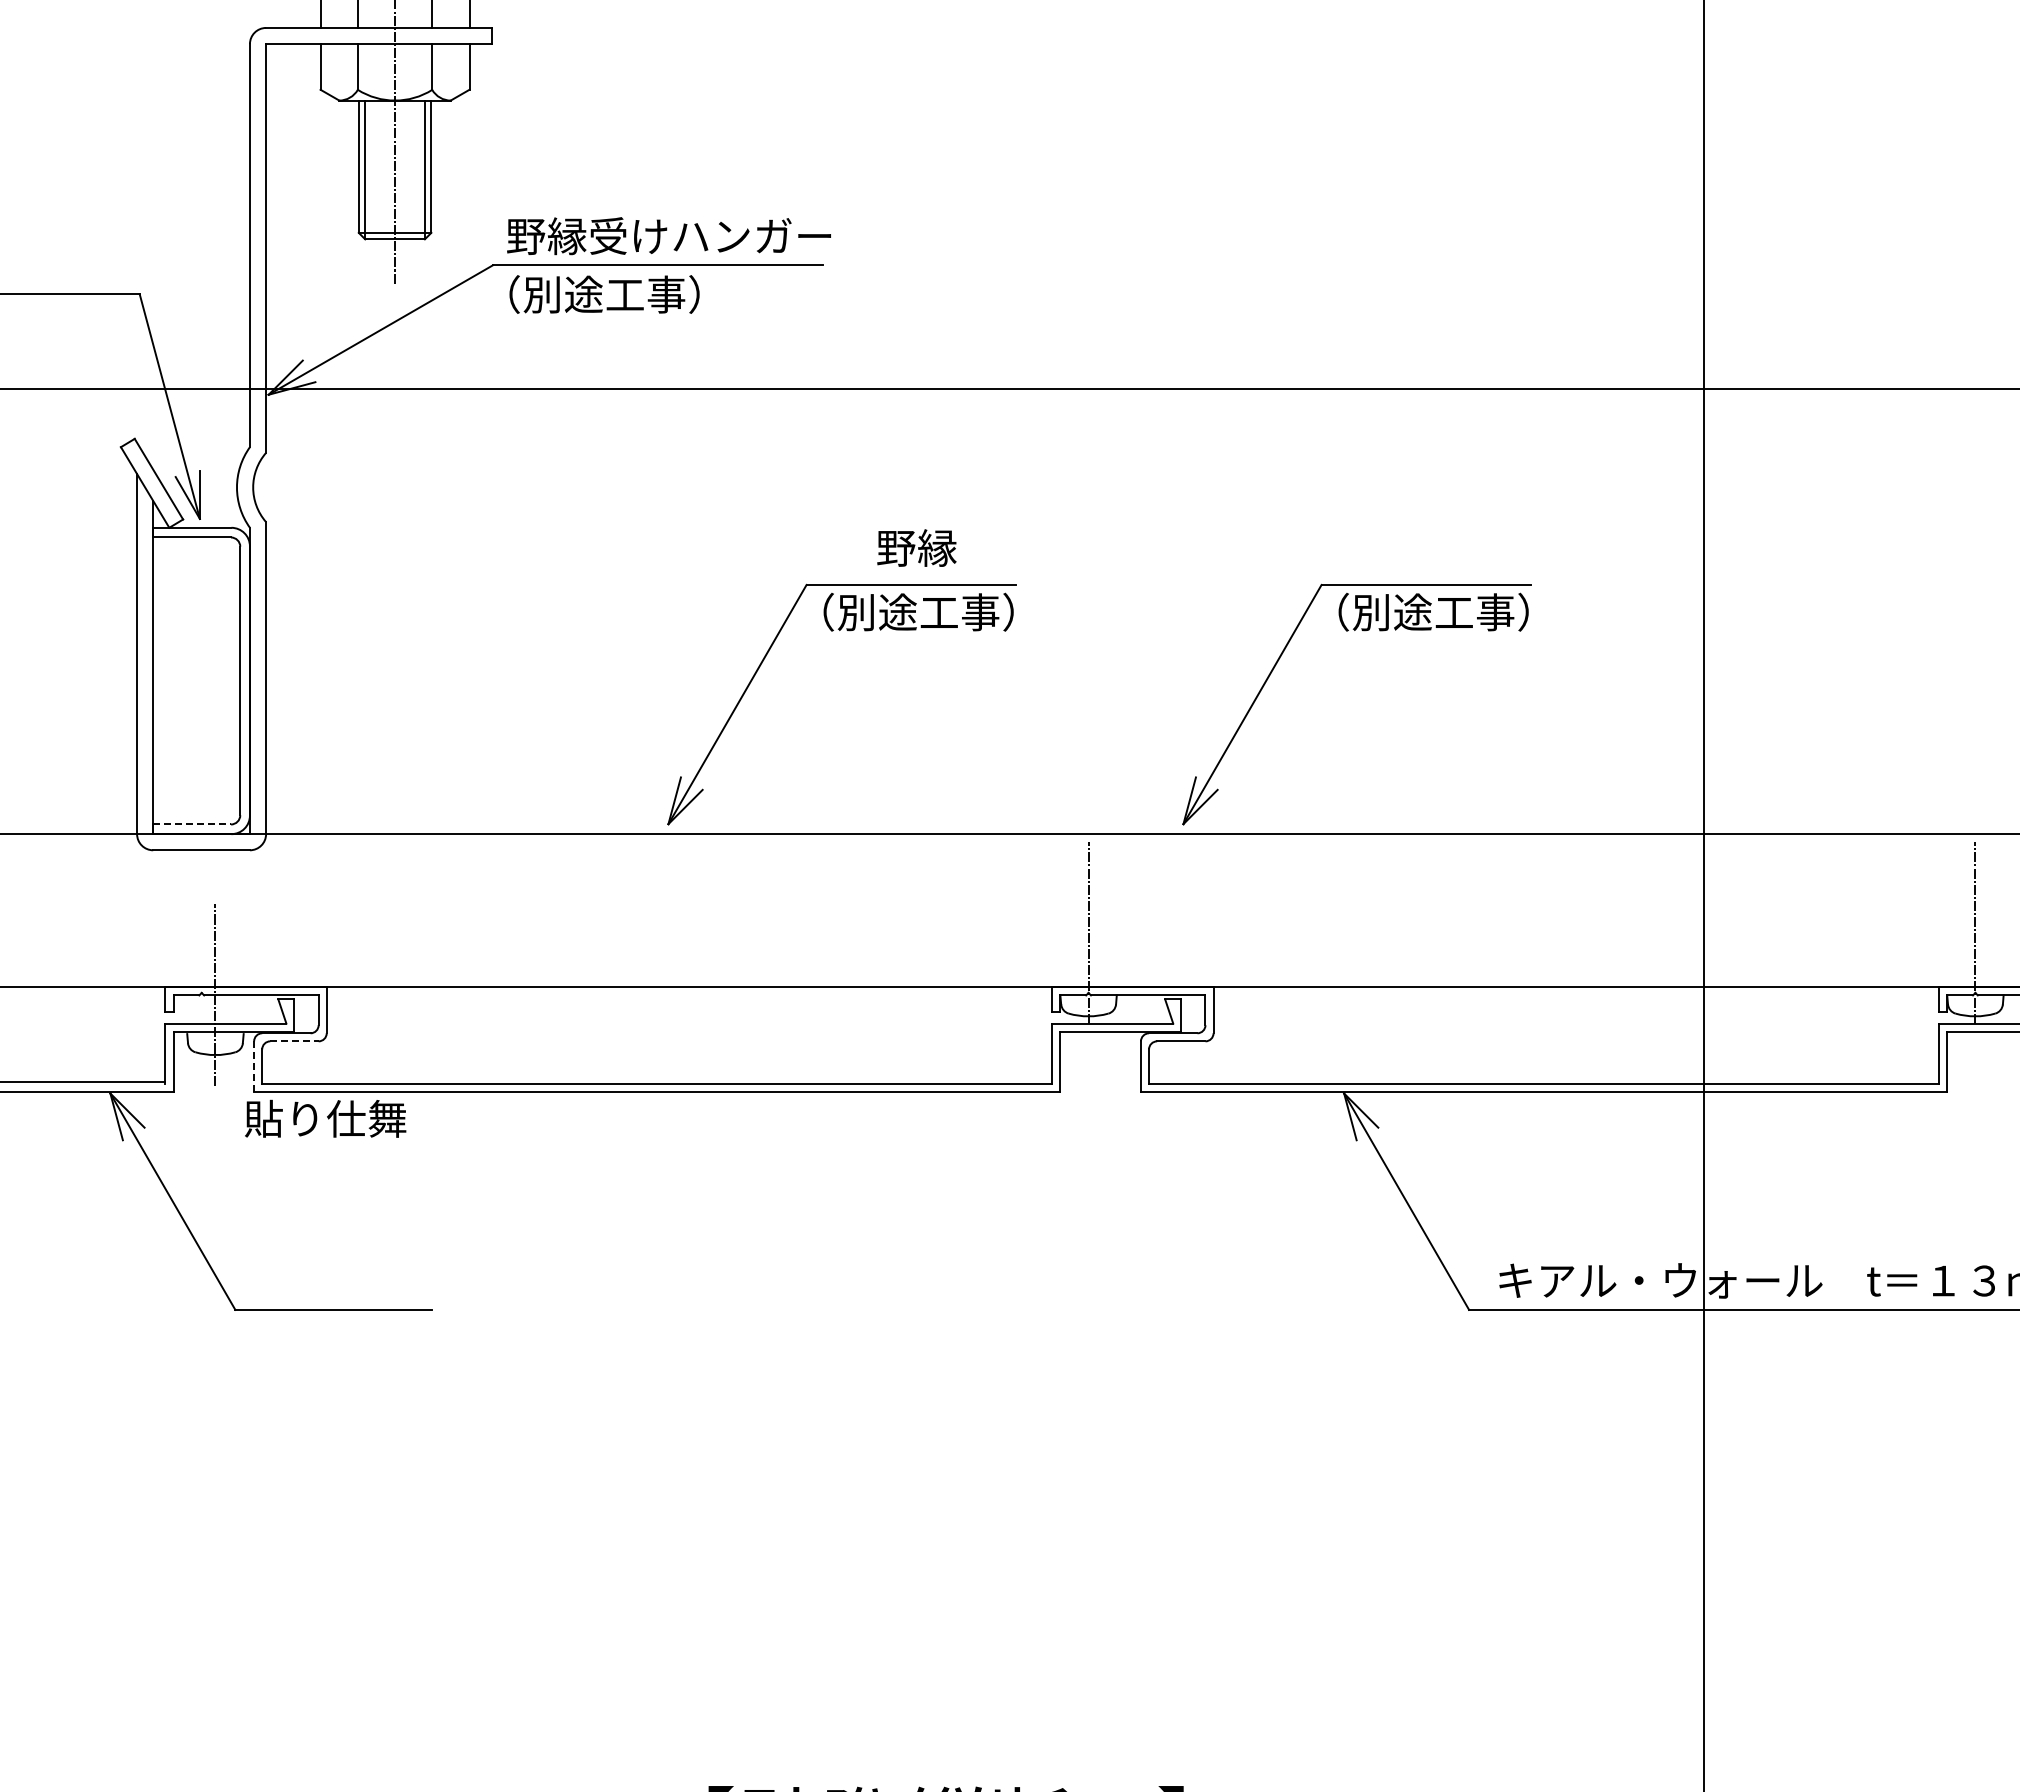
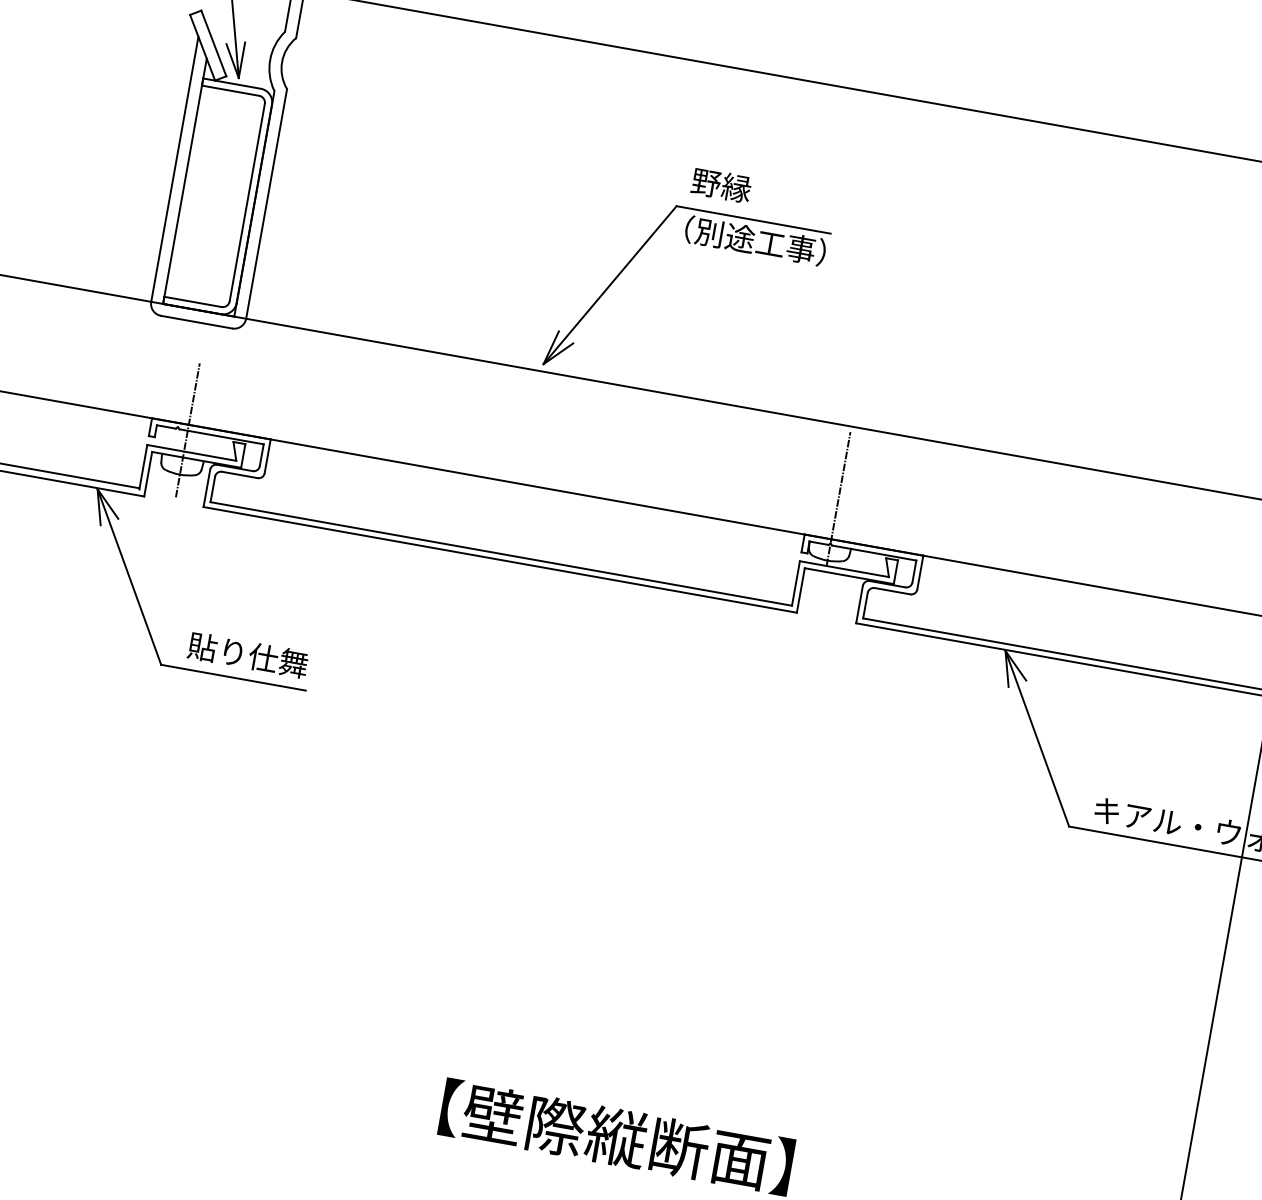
text: (916, 547) -> (721, 184), moved
part: (1363, 631) -> (1080, 313), removed
line: (192, 824) -> (193, 301), dashed -> solid
line: (294, 1041) -> (239, 475), dashed -> solid
line: (254, 1067) -> (207, 488), dashed -> solid
text: (325, 1118) -> (248, 654), moved

